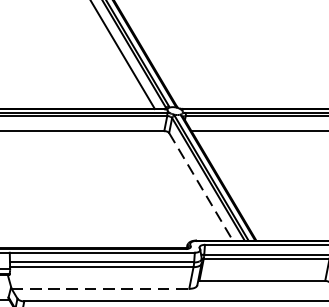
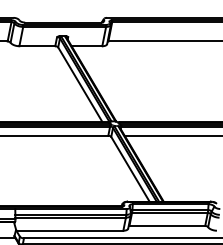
line: (201, 187) -> (130, 169), dashed -> solid
line: (101, 288) -> (70, 230), dashed -> solid

